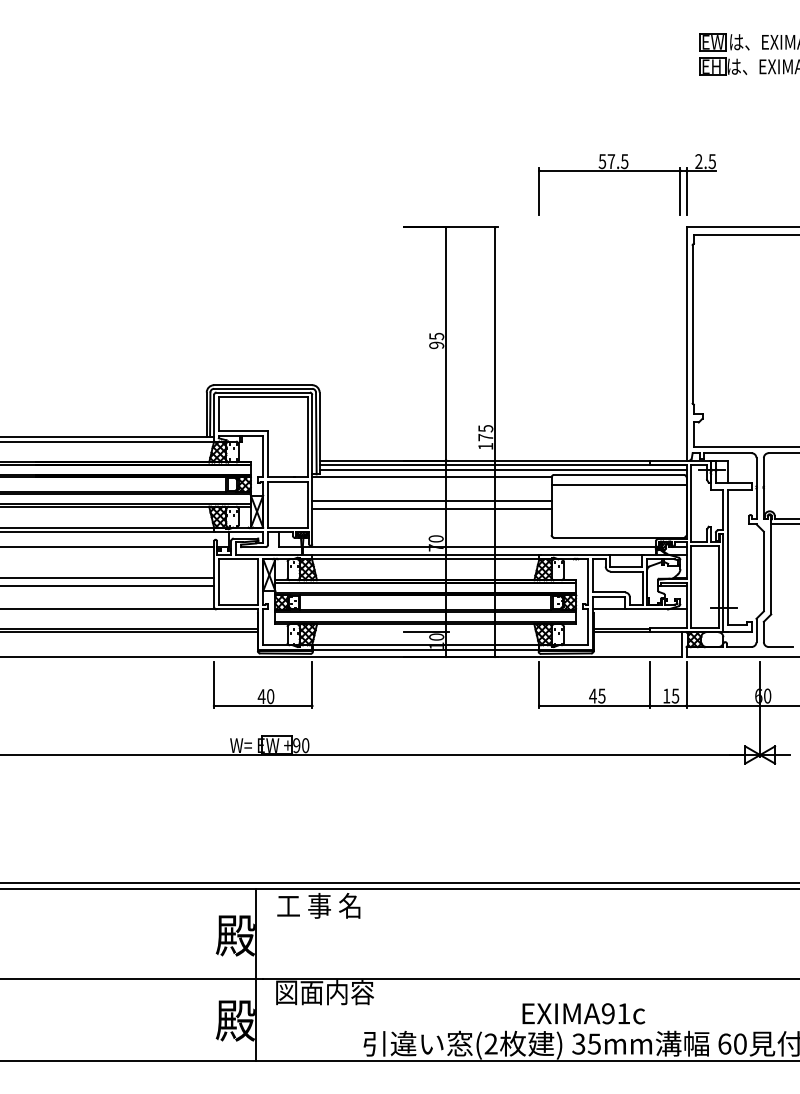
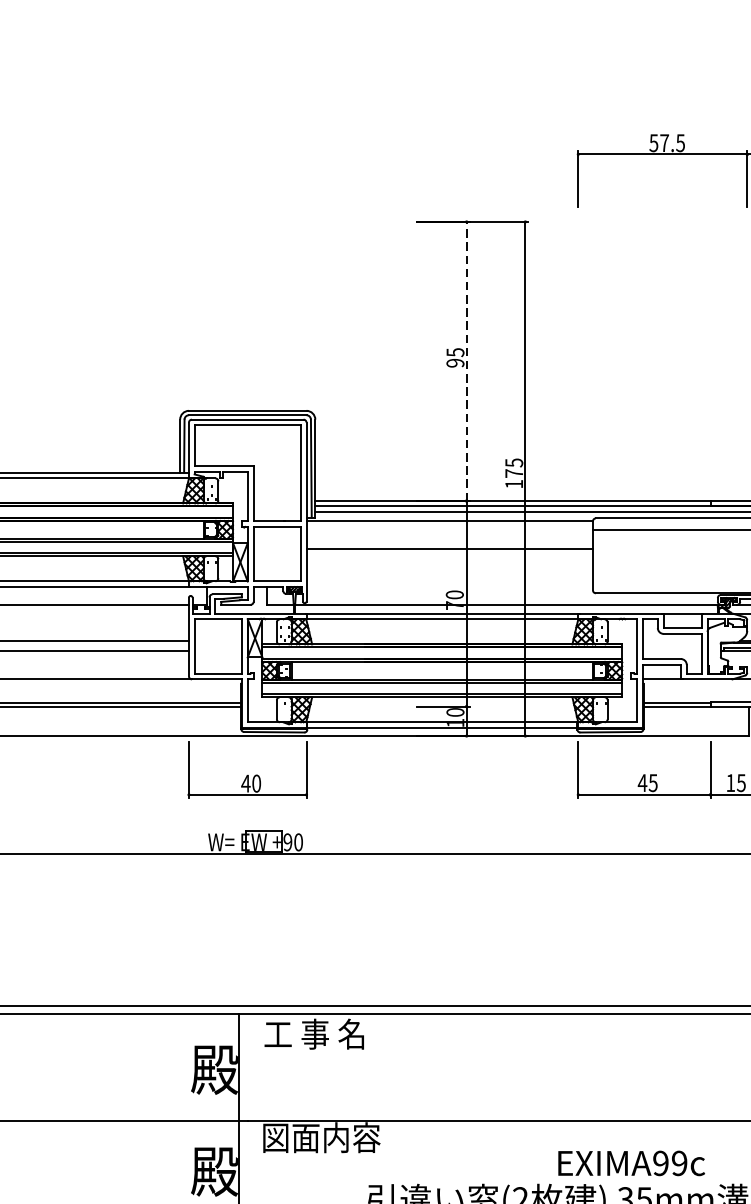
line: (446, 343) -> (467, 360), solid -> dashed
line: (431, 509) -> (449, 559), removed
text: (623, 1013) -> (679, 1163), EXIMA91c -> EXIMA99c

